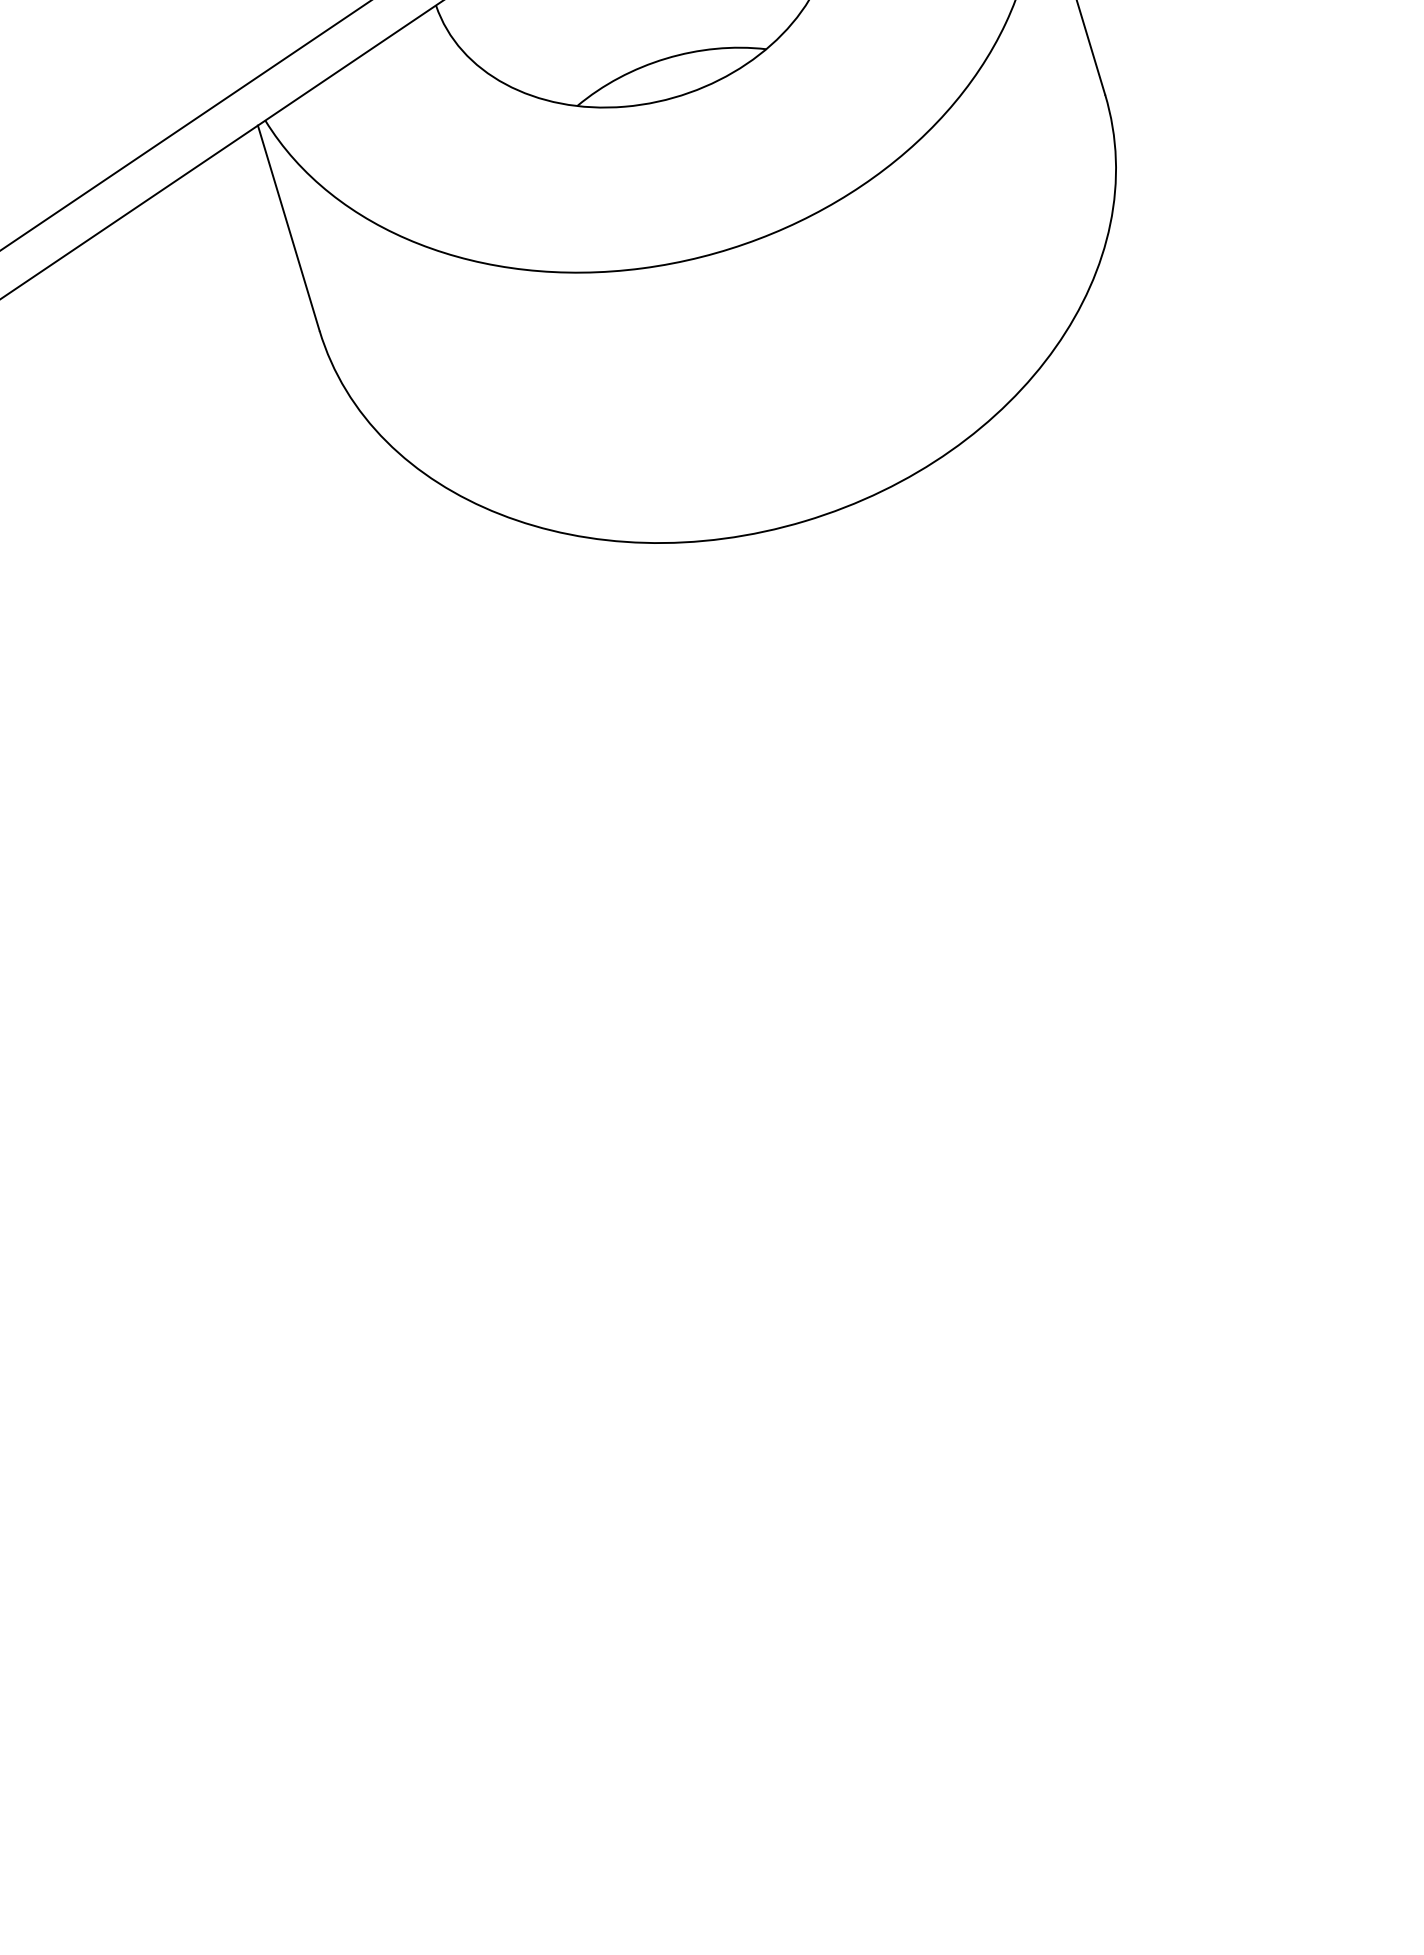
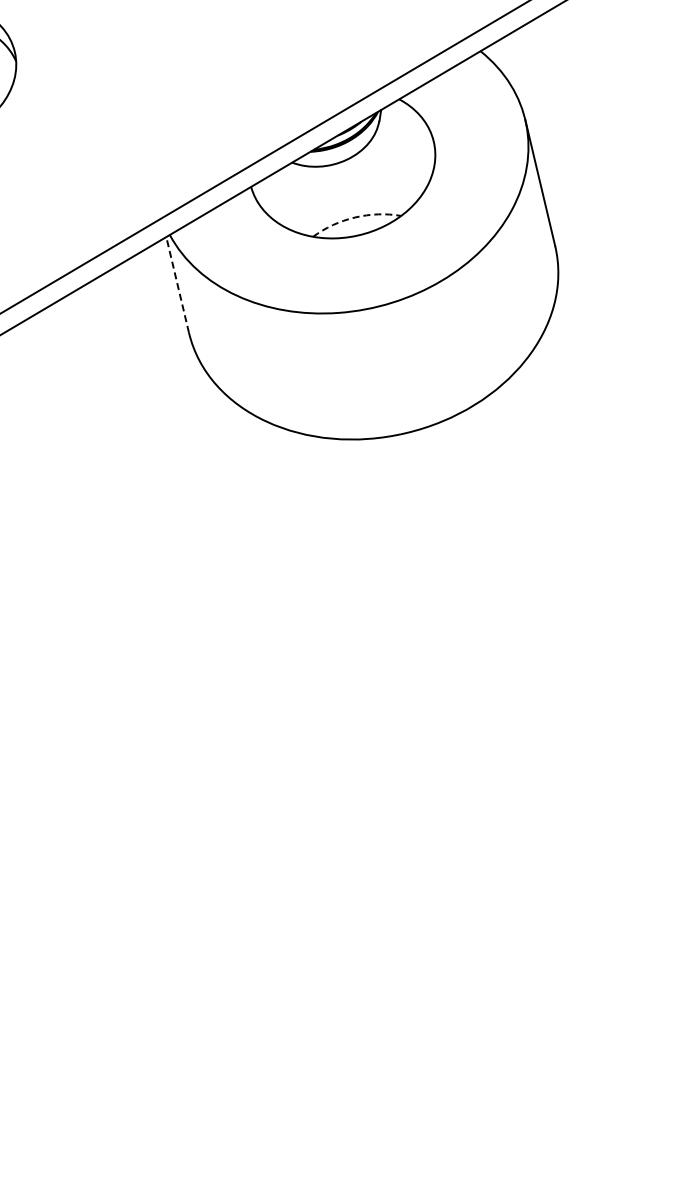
arc: (667, 58) -> (355, 217), solid -> dashed
line: (288, 227) -> (177, 284), solid -> dashed

